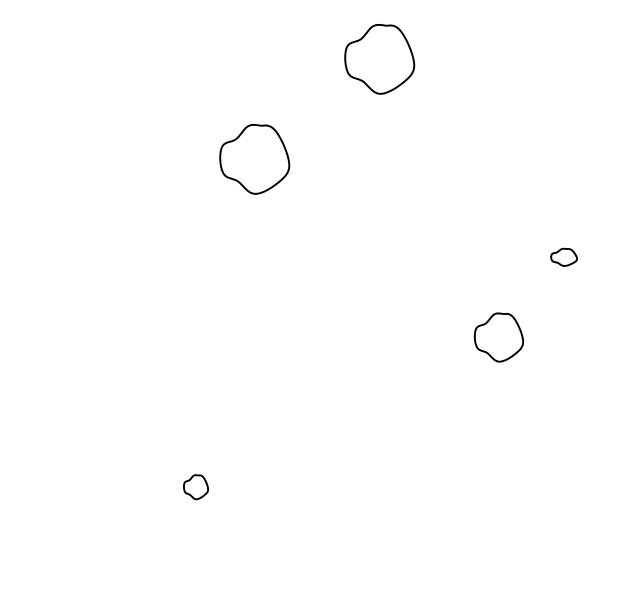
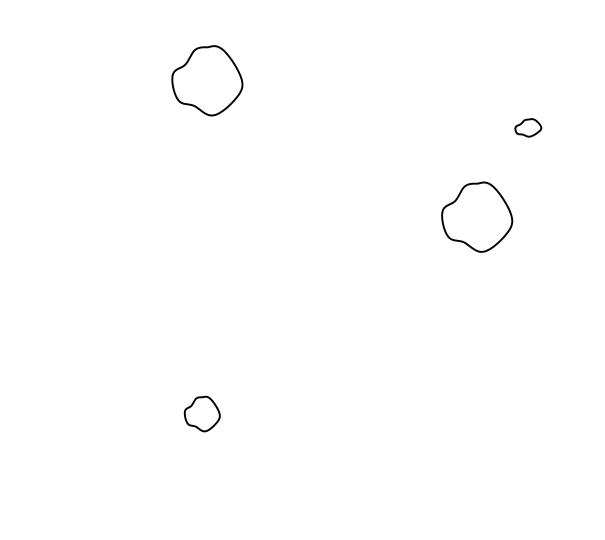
part: (498, 337) -> (476, 217), size x1.43
part: (195, 487) -> (201, 414), size x1.43

